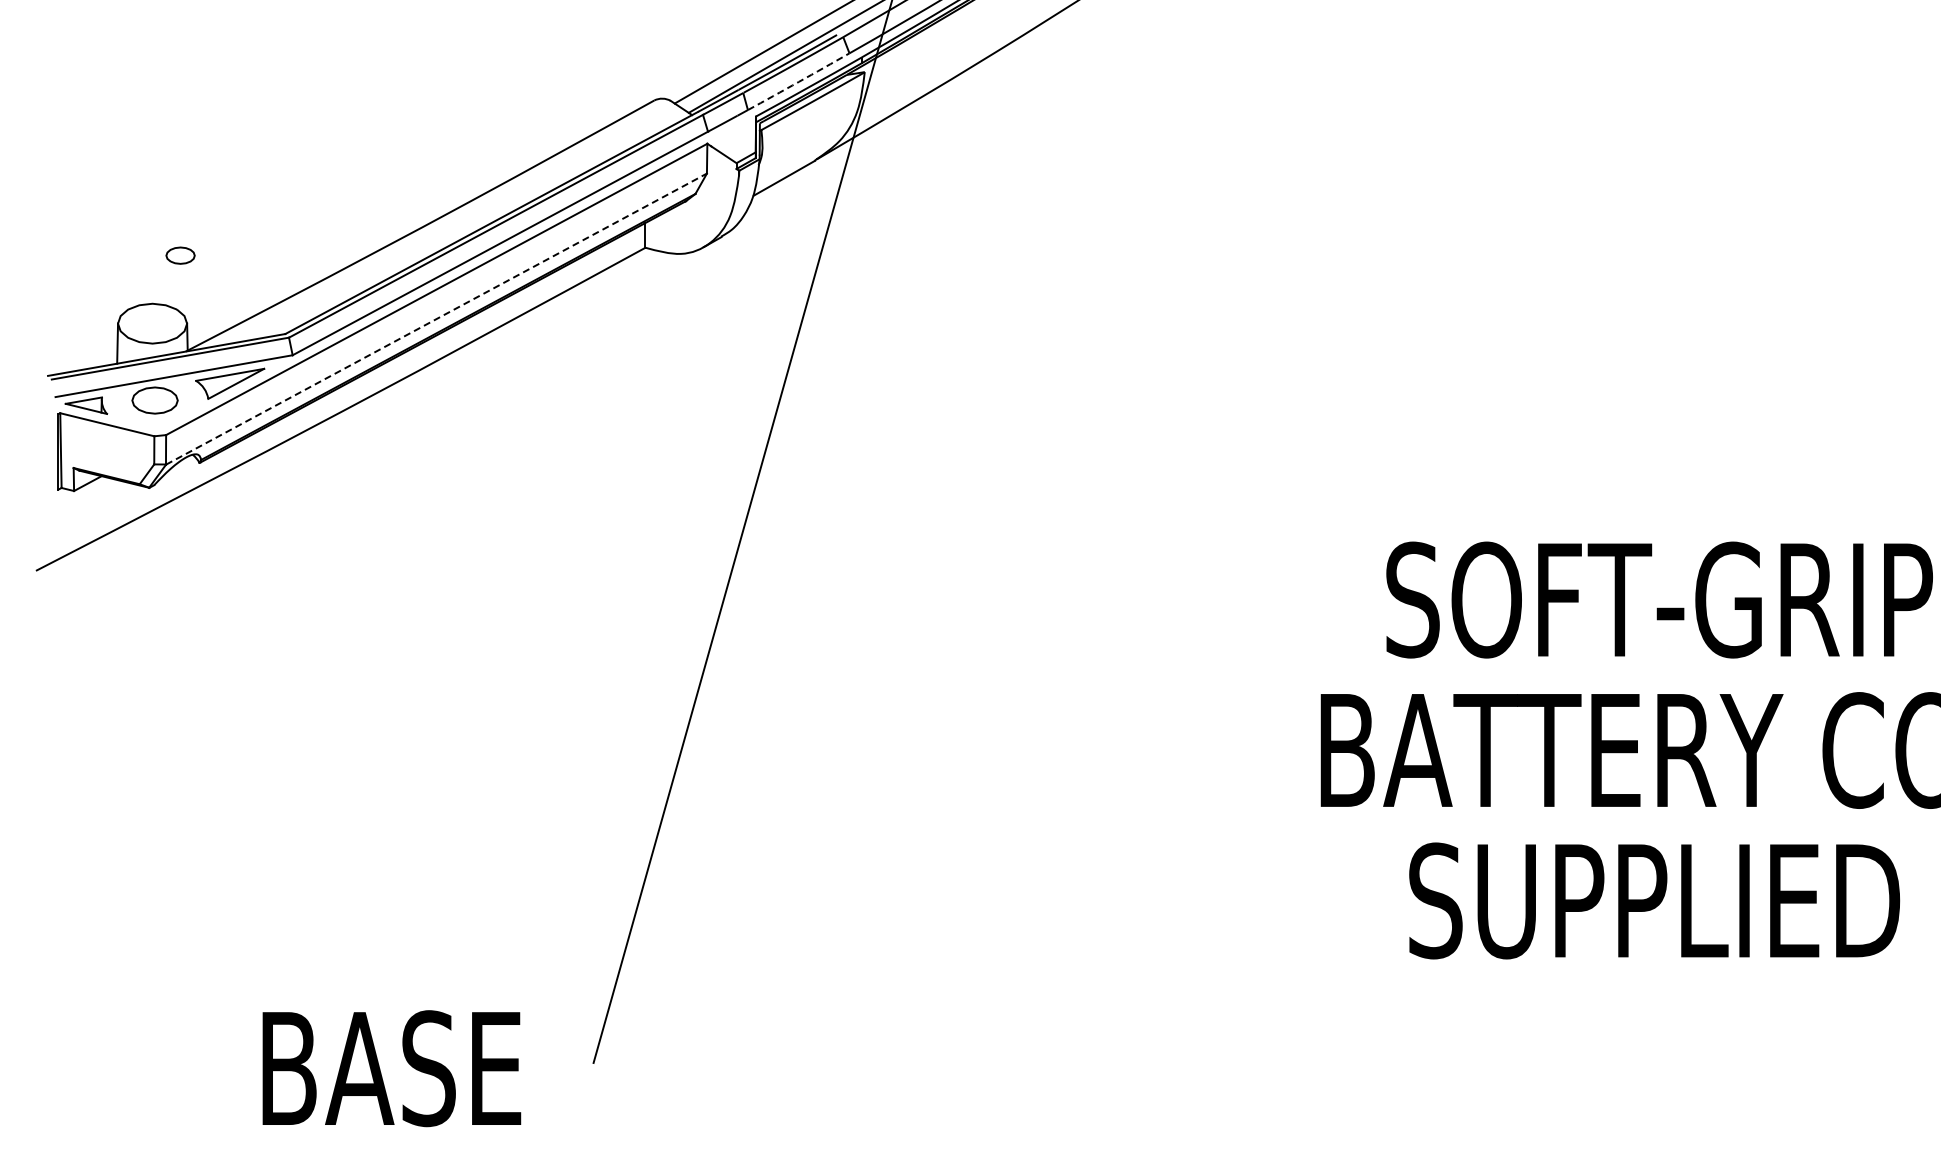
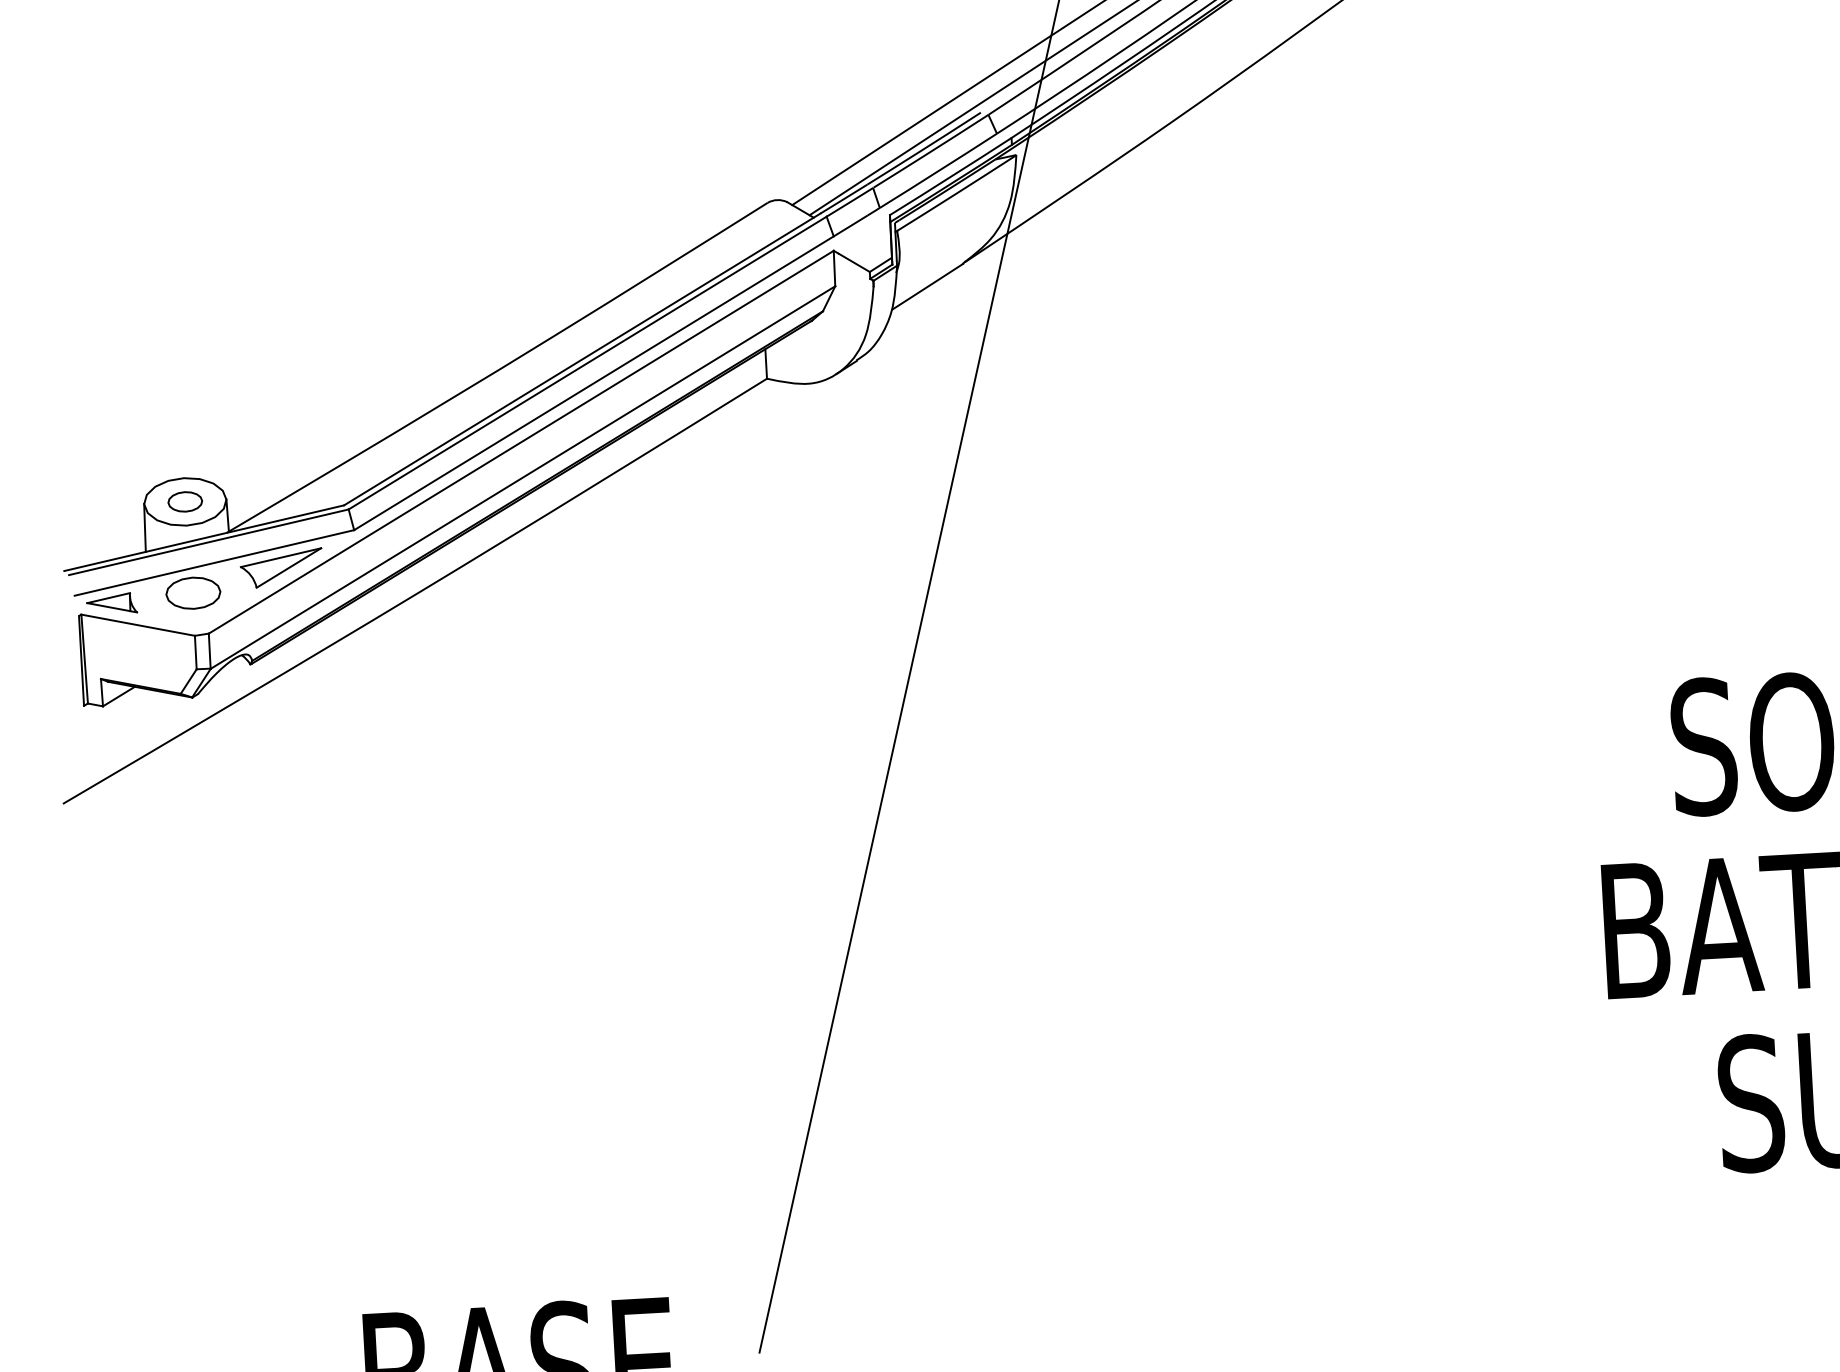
arc: (798, 81) -> (938, 170), dashed -> solid
part: (180, 255) -> (185, 501), moved
line: (436, 318) -> (522, 476), dashed -> solid

